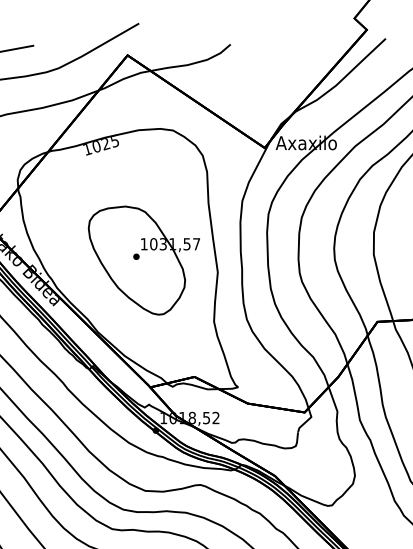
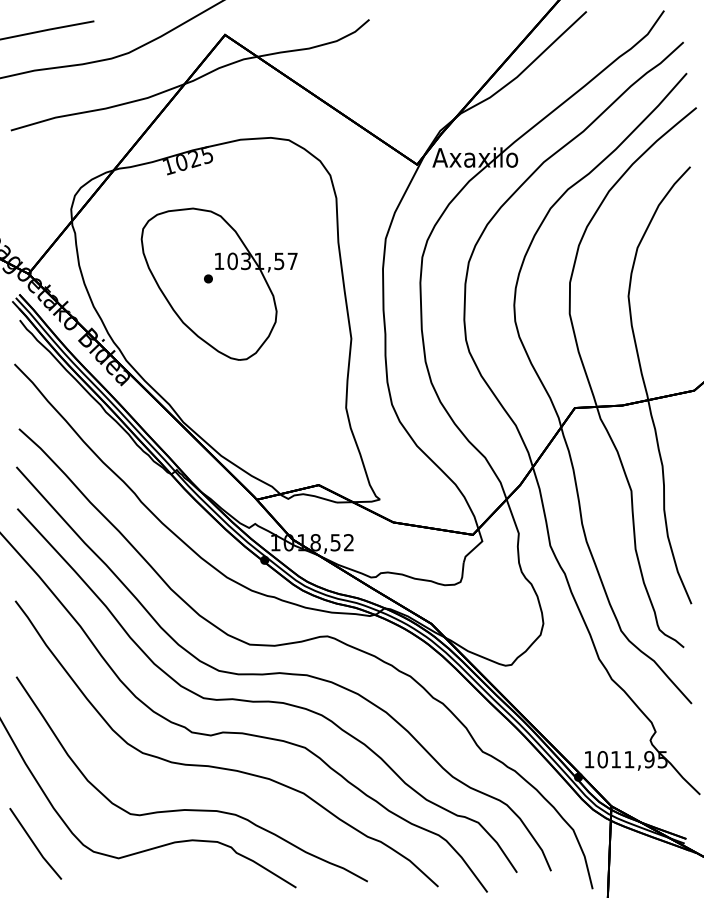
part: (143, 260) -> (218, 283), moved

